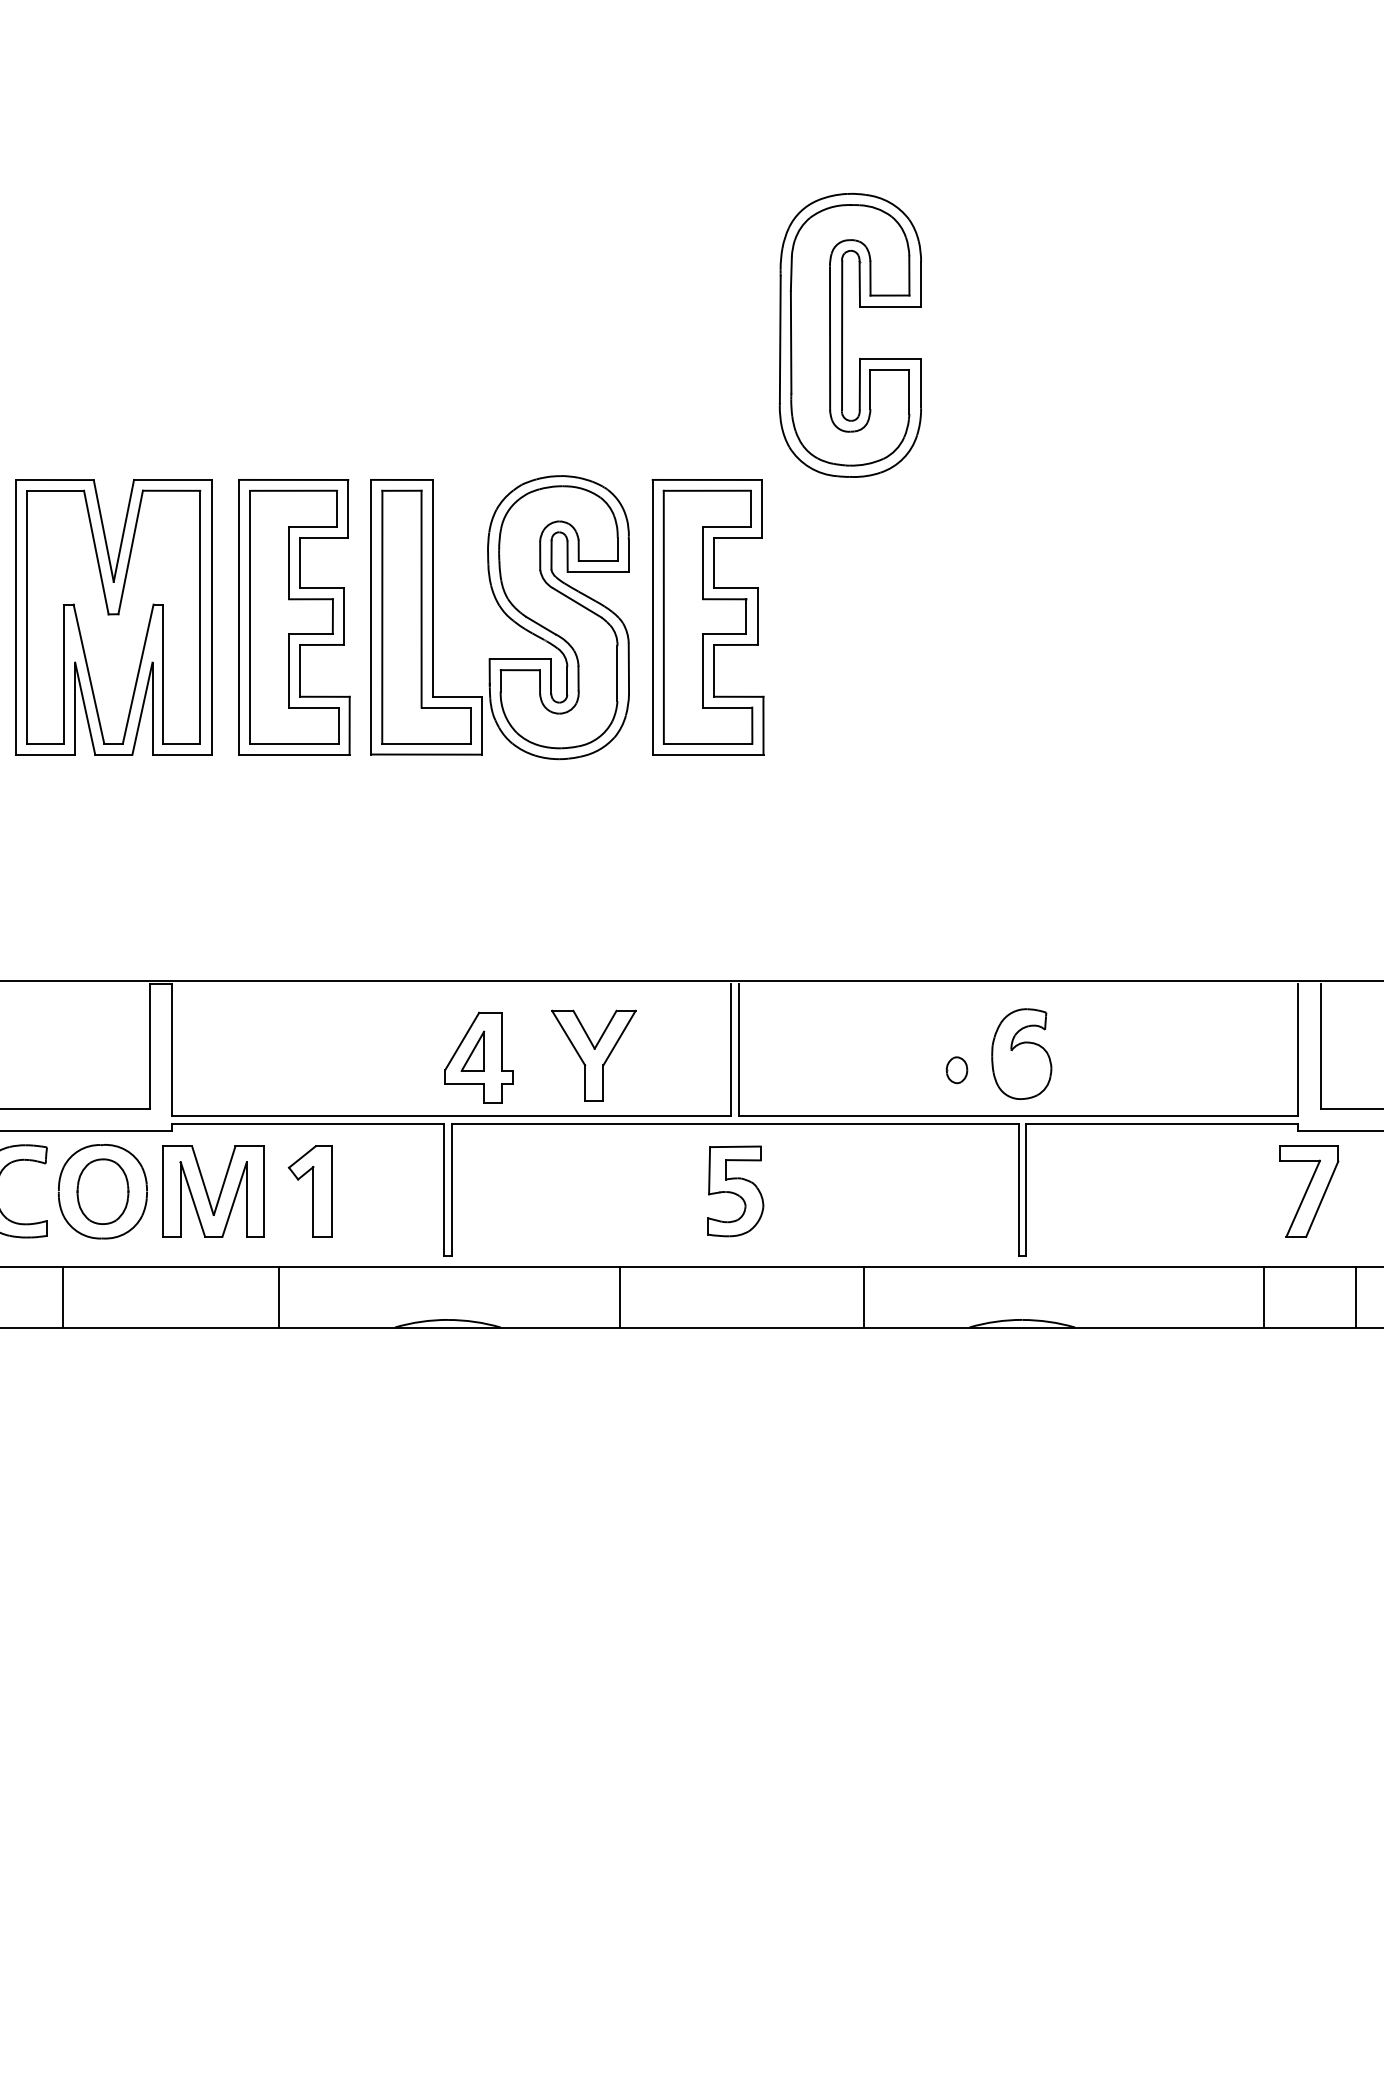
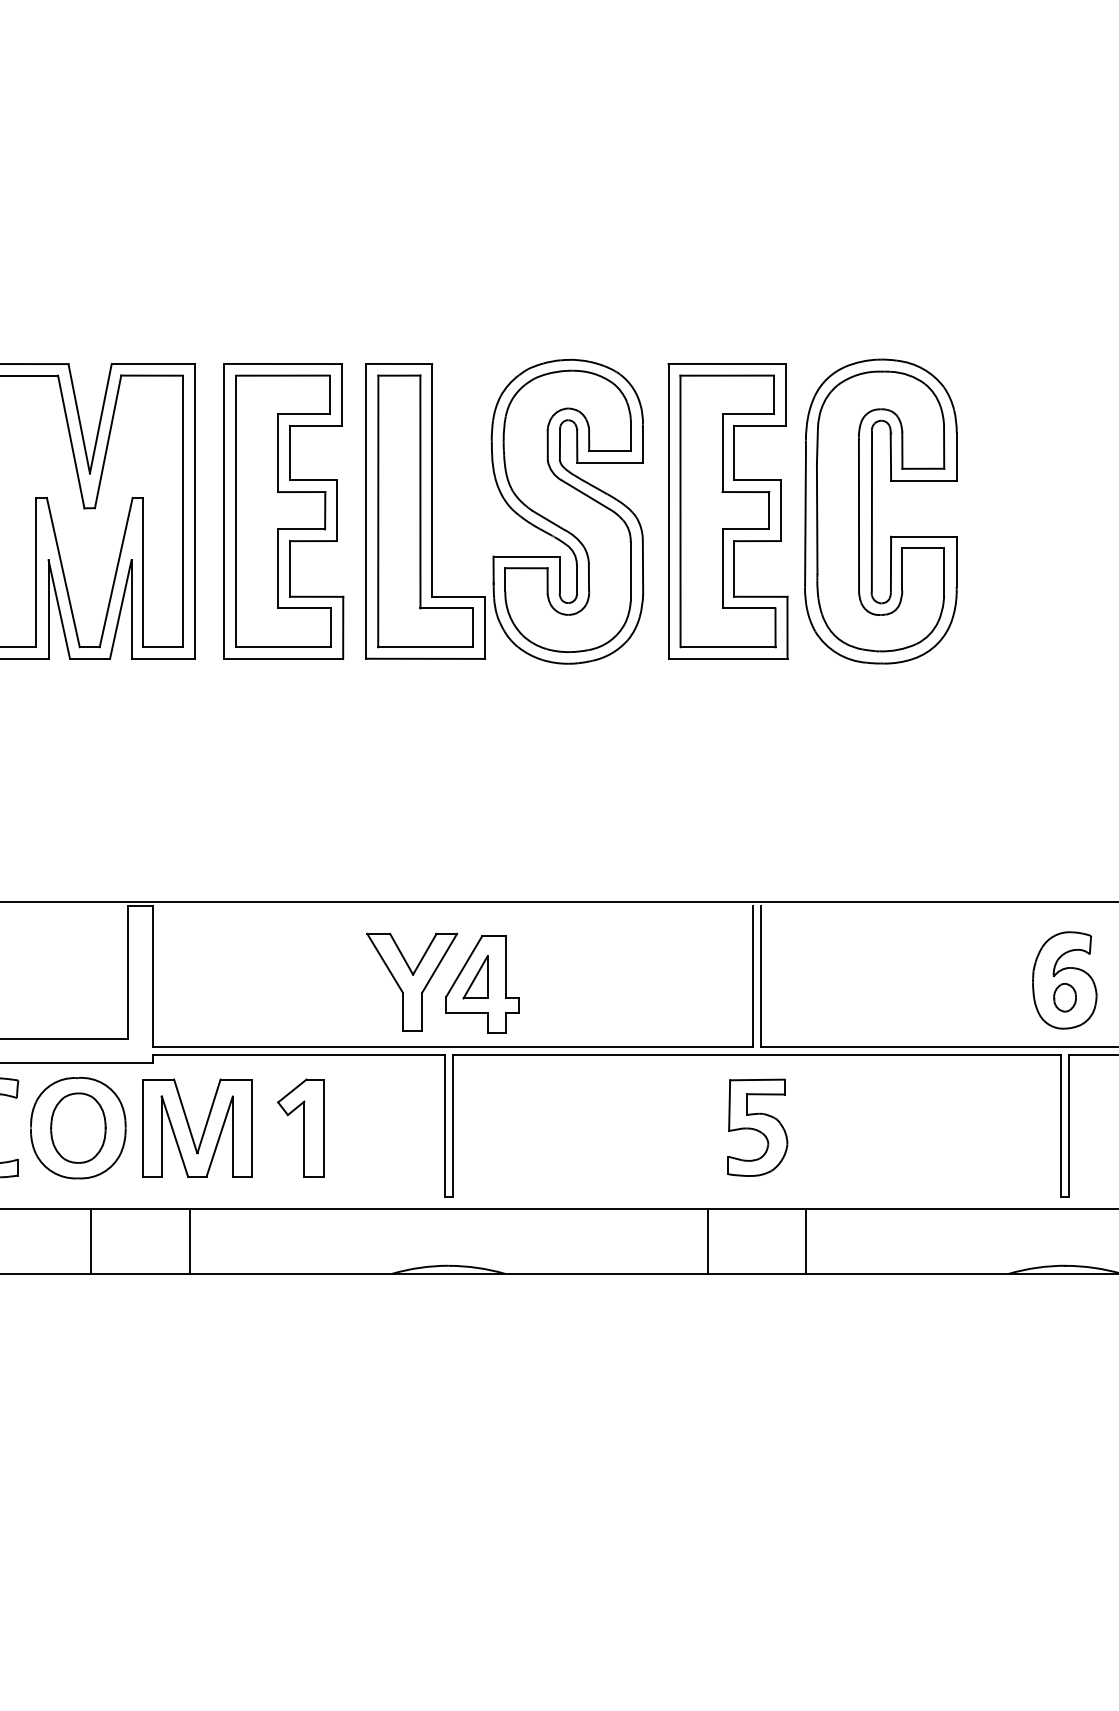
part: (842, 335) -> (872, 511), moved
part: (593, 1055) -> (411, 981), moved
part: (956, 1070) -> (1064, 998), moved
line: (62, 1297) -> (90, 1241), moved
line: (278, 1297) -> (189, 1241), moved
line: (620, 1297) -> (708, 1241), moved
line: (864, 1297) -> (806, 1241), moved

